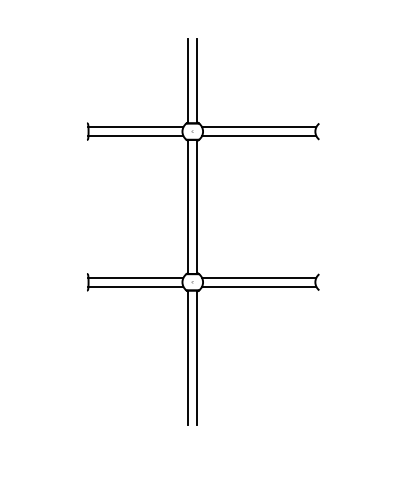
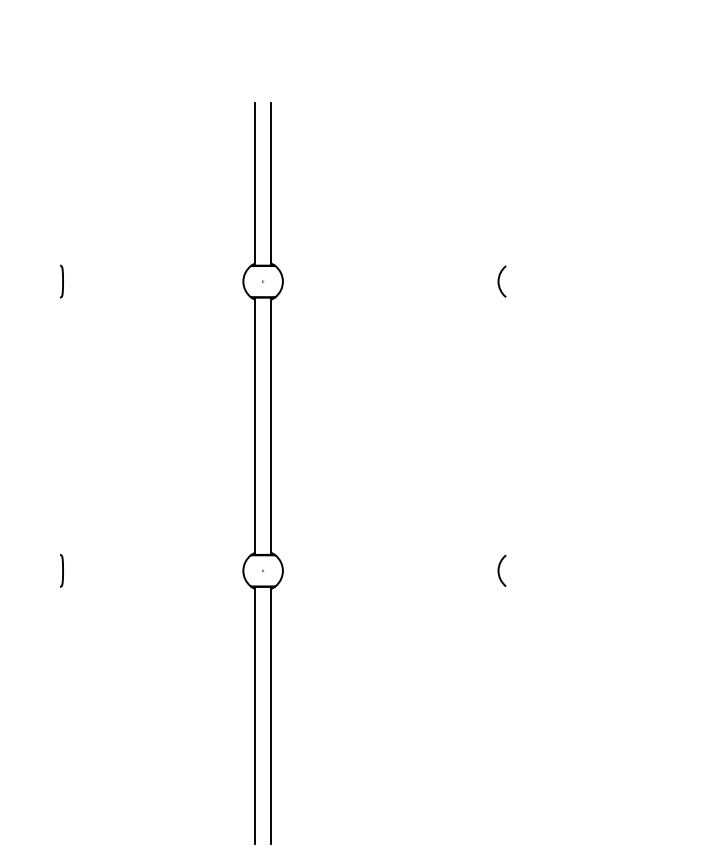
line: (135, 127) -> (153, 273), removed
line: (259, 127) -> (391, 273), removed
line: (135, 135) -> (153, 289), removed
line: (259, 135) -> (391, 289), removed
line: (135, 278) -> (153, 563), removed
line: (259, 278) -> (391, 563), removed
line: (135, 286) -> (153, 578), removed
line: (259, 286) -> (391, 578), removed

